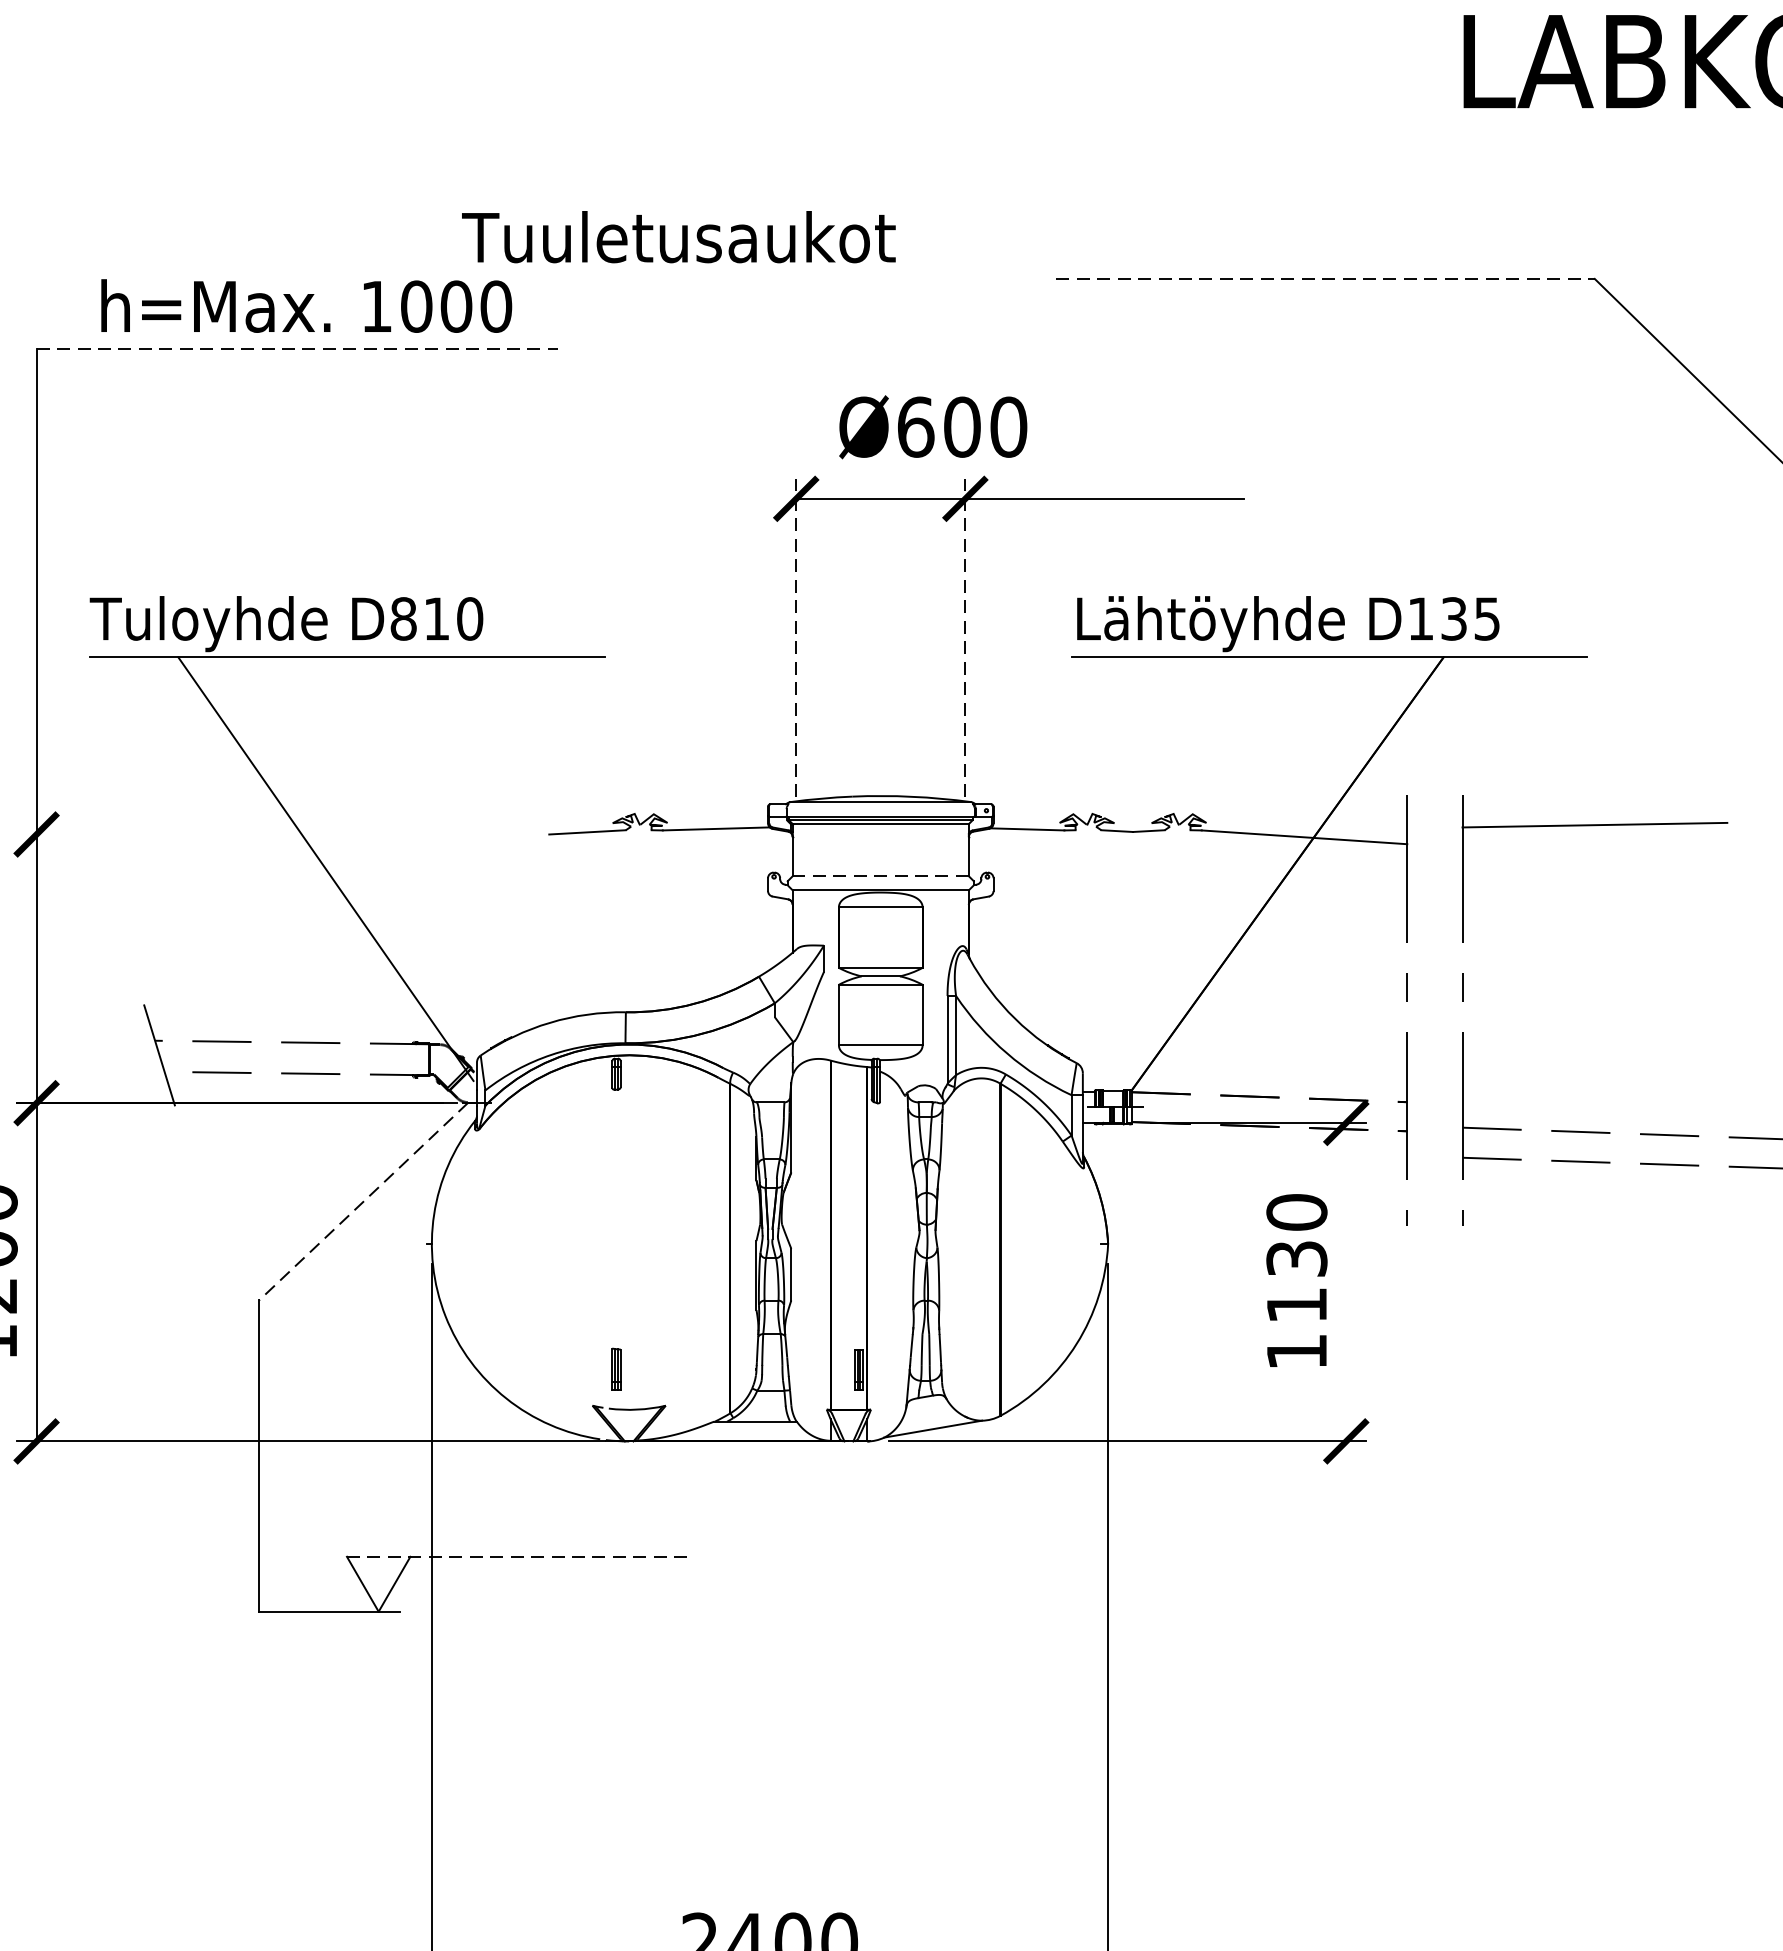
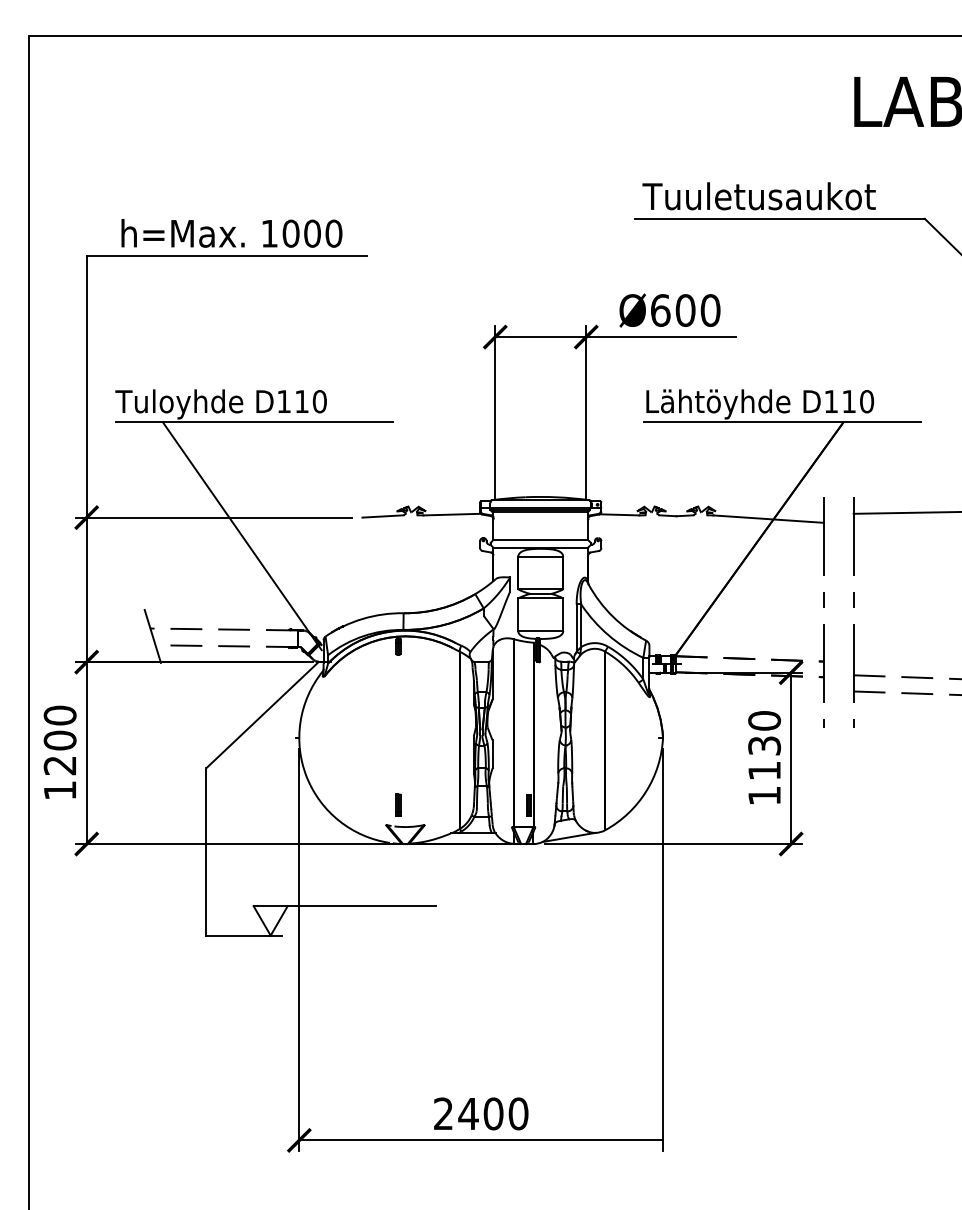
text: (677, 237) -> (758, 196), moved
line: (1324, 278) -> (779, 218), dashed -> solid
line: (298, 349) -> (227, 256), dashed -> solid
text: (932, 427) -> (669, 310), moved
text: (404, 618) -> (284, 401), D810 -> D110
text: (1471, 618) -> (858, 401), D135 -> D110
line: (796, 639) -> (495, 412), dashed -> solid
line: (965, 639) -> (586, 412), dashed -> solid
line: (272, 834) -> (213, 517), added
line: (880, 877) -> (540, 540), dashed -> solid
line: (363, 1202) -> (262, 715), dashed -> solid
line: (1346, 1282) -> (791, 758), added
line: (517, 1557) -> (345, 906), dashed -> solid

